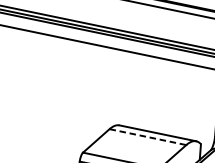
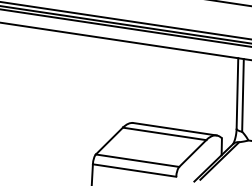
line: (148, 136) -> (165, 133), dashed -> solid

